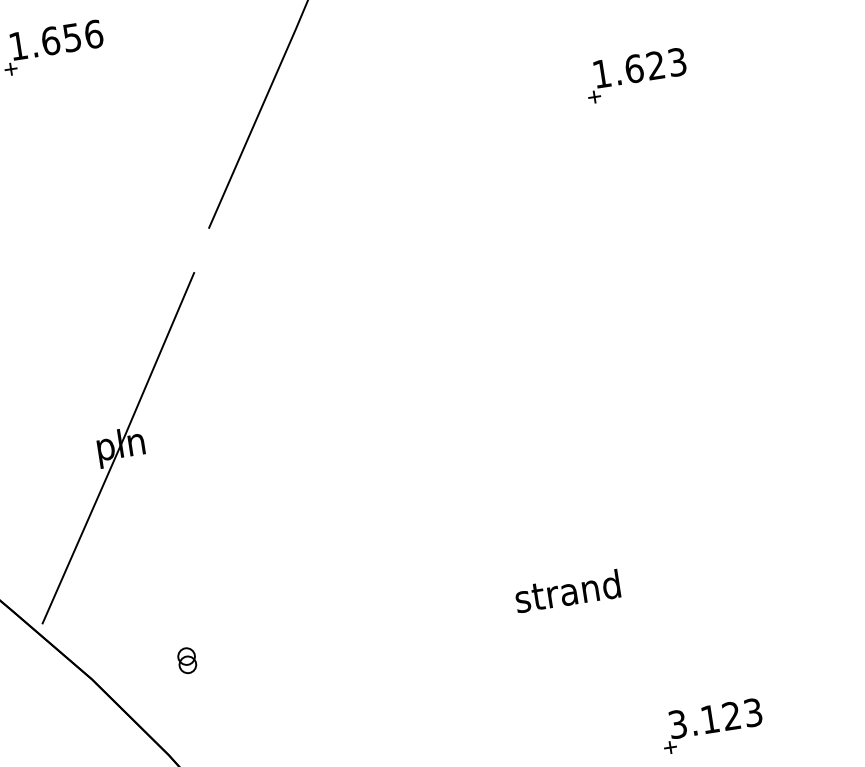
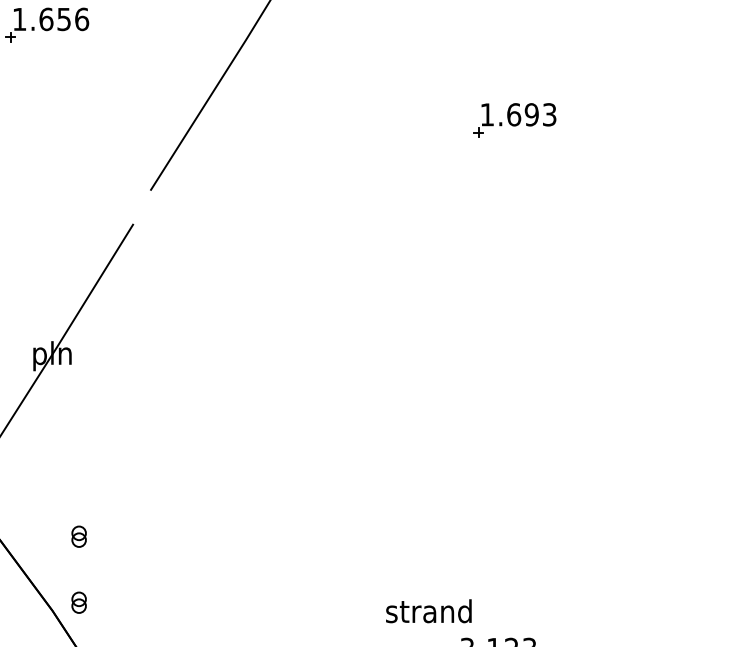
text: (655, 65) -> (531, 114), 1.623 -> 1.693
text: (567, 591) -> (428, 611), moved
part: (198, 740) -> (78, 602), added

